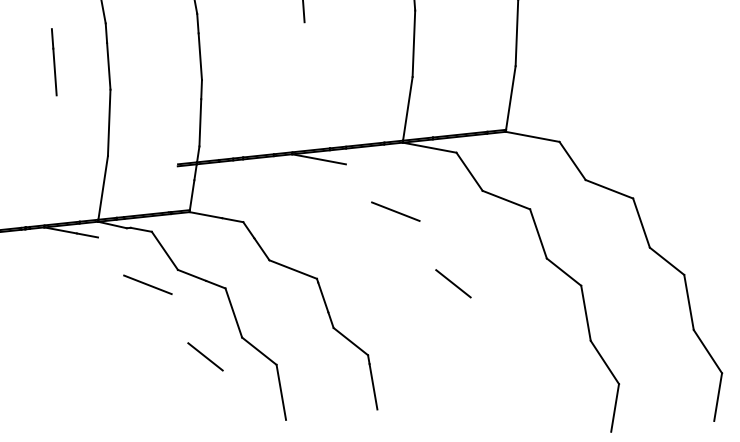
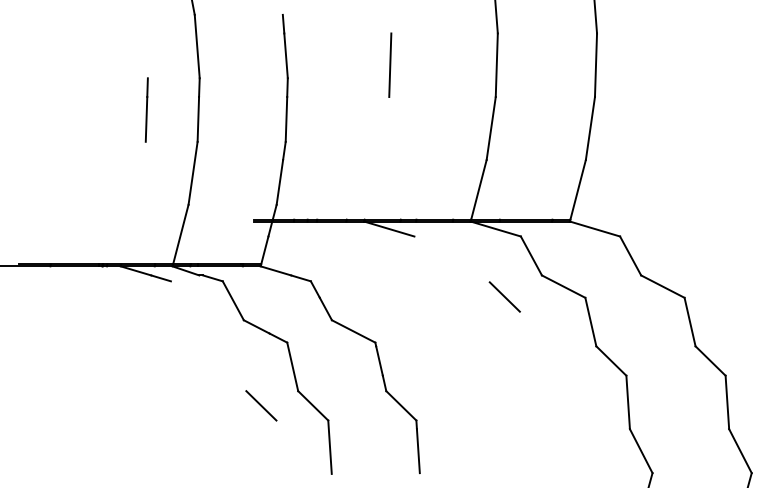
line: (395, 211) -> (456, 286), removed
line: (453, 283) -> (504, 296), moved
line: (147, 284) -> (213, 331), removed

